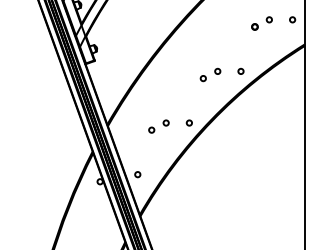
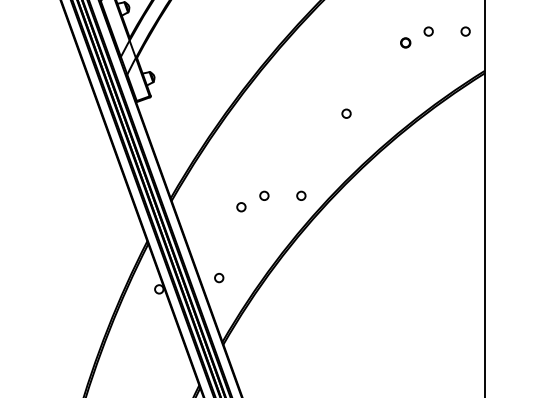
circle: (240, 70) -> (382, 112), removed
circle: (202, 78) -> (322, 124), removed

